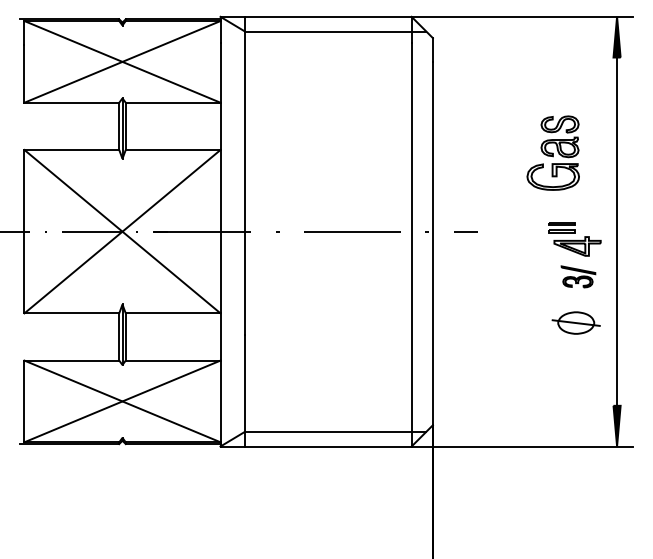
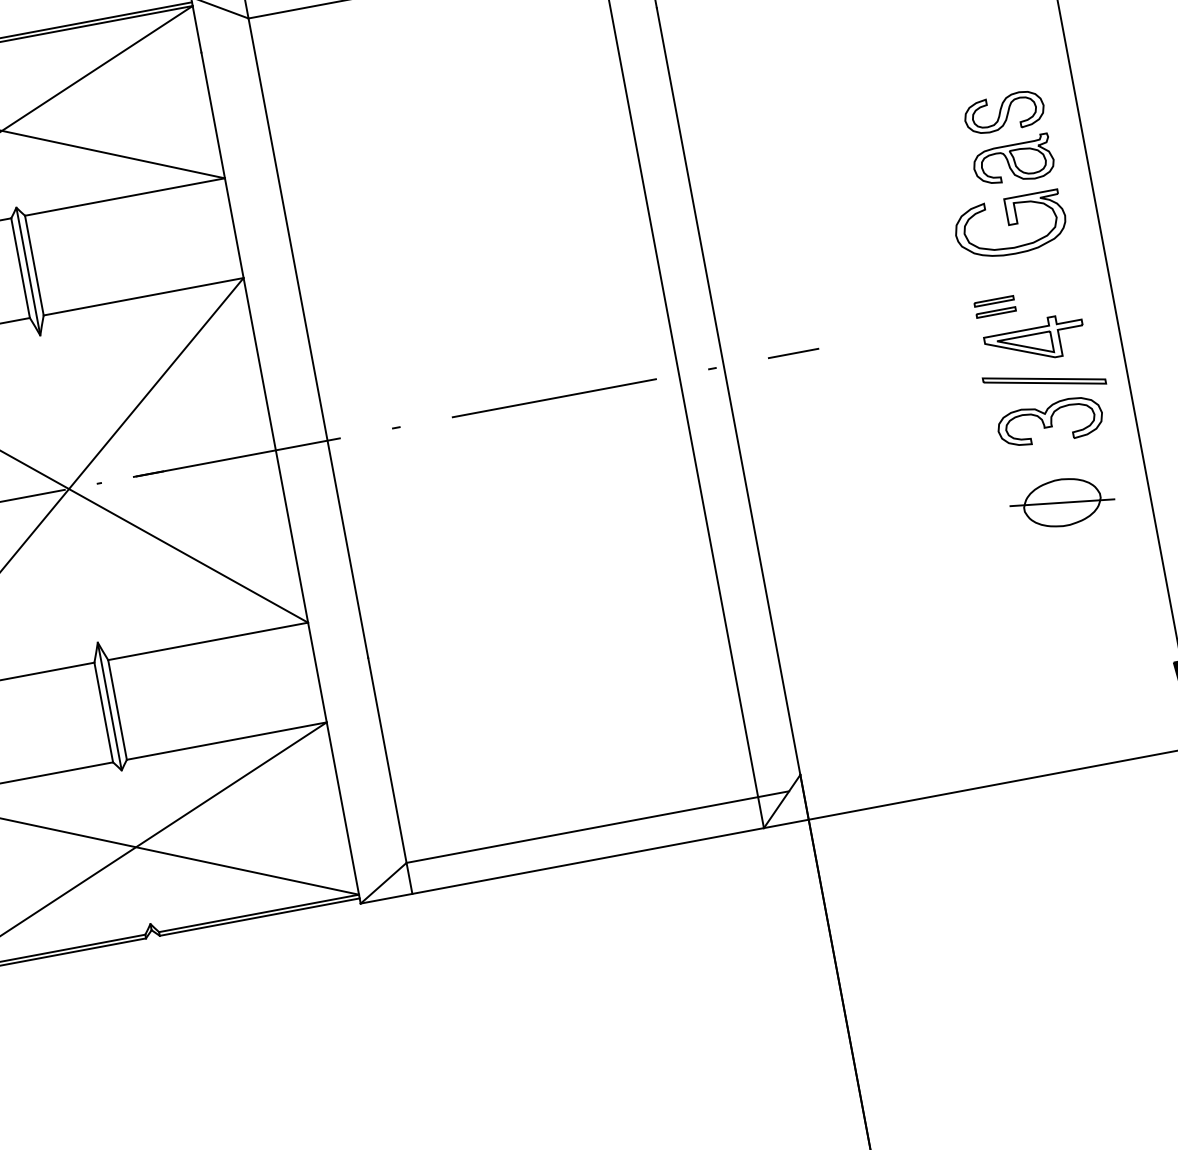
part: (552, 152) -> (999, 174), moved
part: (561, 227) -> (993, 306), size x0.71
part: (578, 276) -> (1048, 403), size x1.67

